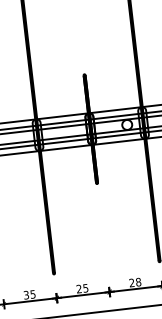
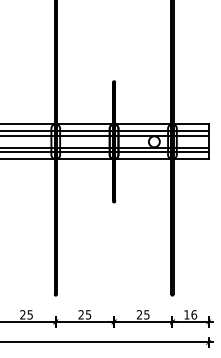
text: (138, 281) -> (146, 314), 28 -> 25
text: (26, 294) -> (22, 314), 35 -> 25

